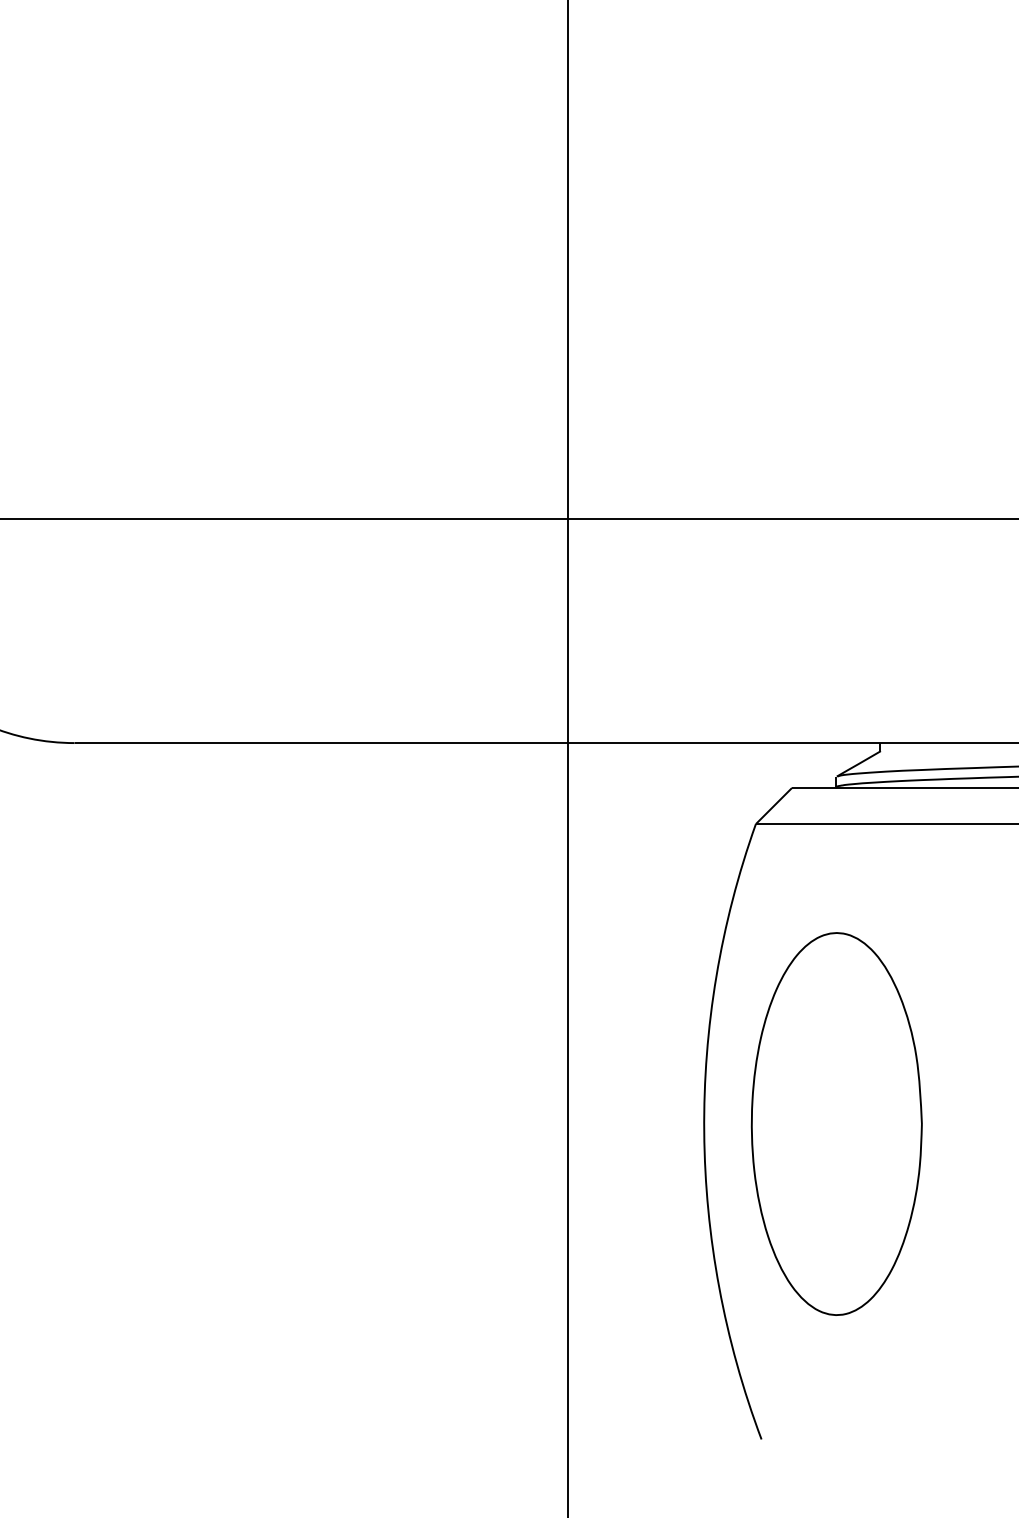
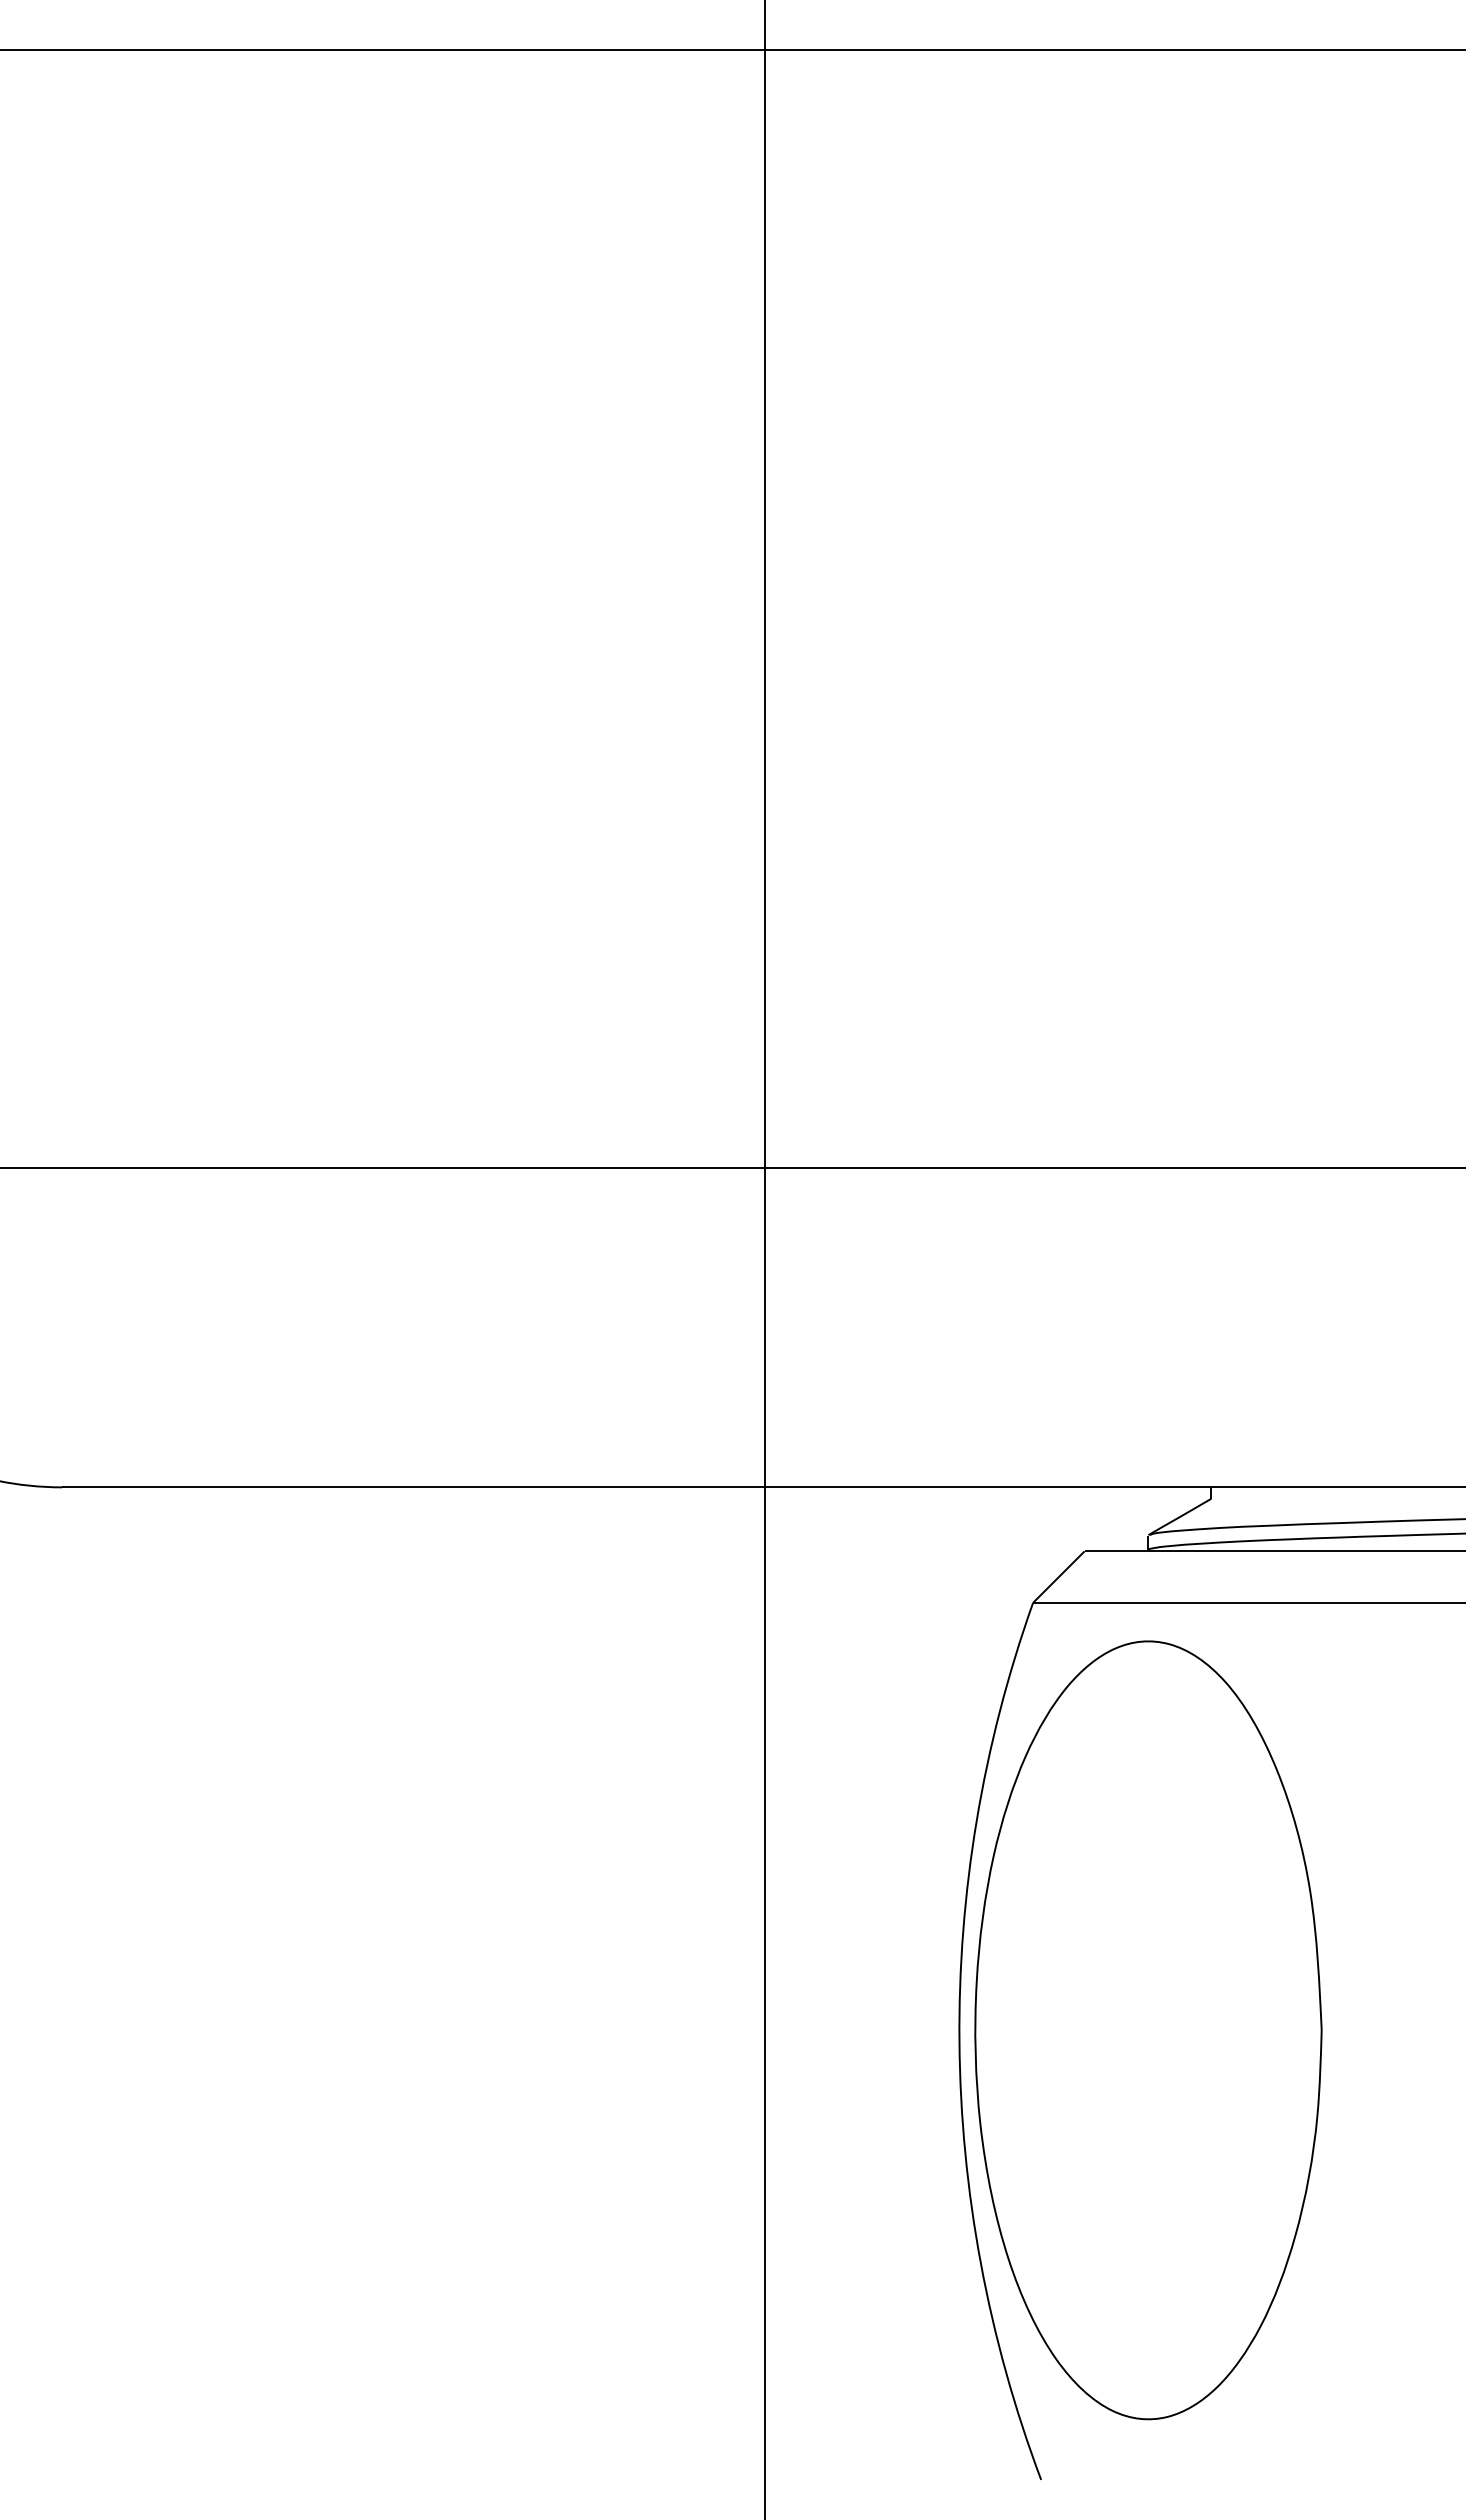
part: (836, 1124) -> (1148, 2030), size x1.43

